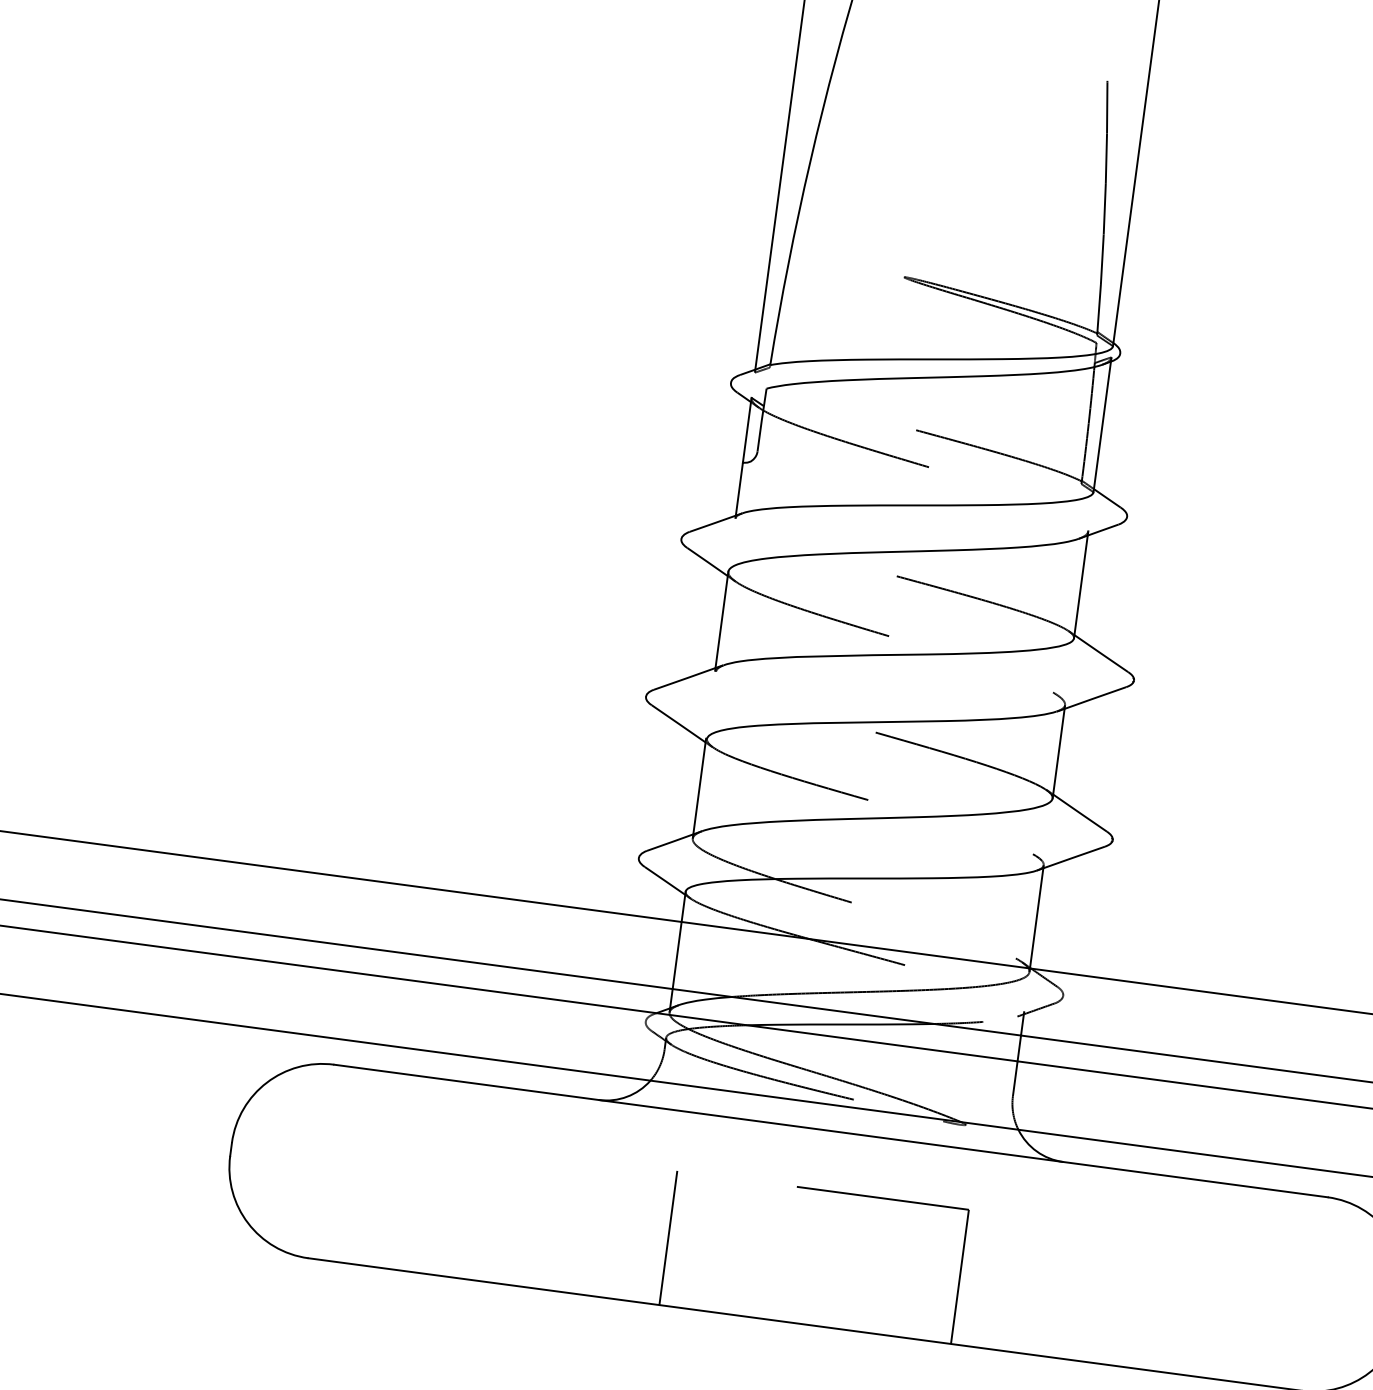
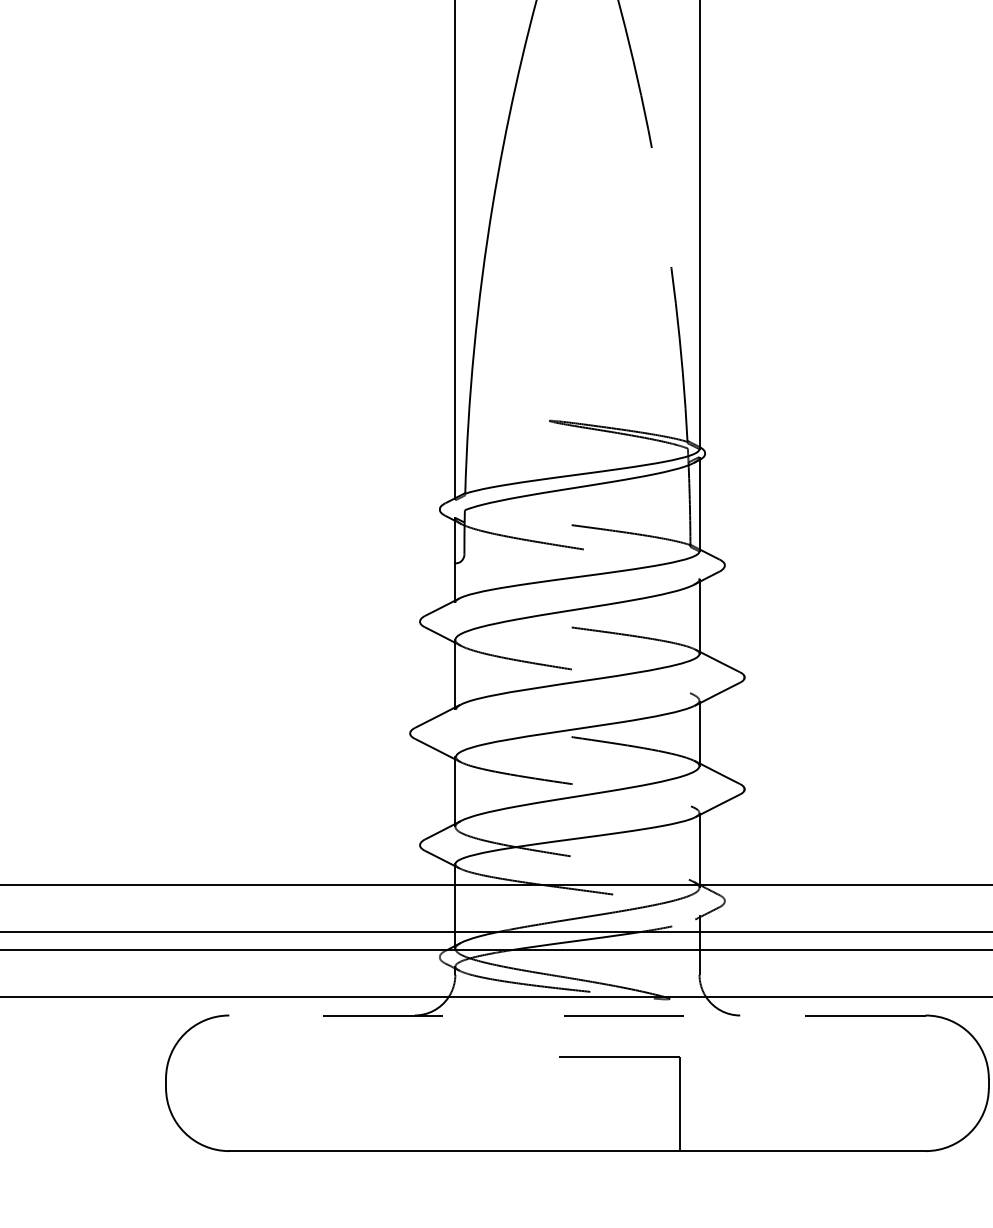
line: (829, 1130) -> (576, 1015), solid -> dashed
line: (668, 1238) -> (475, 1104), removed

